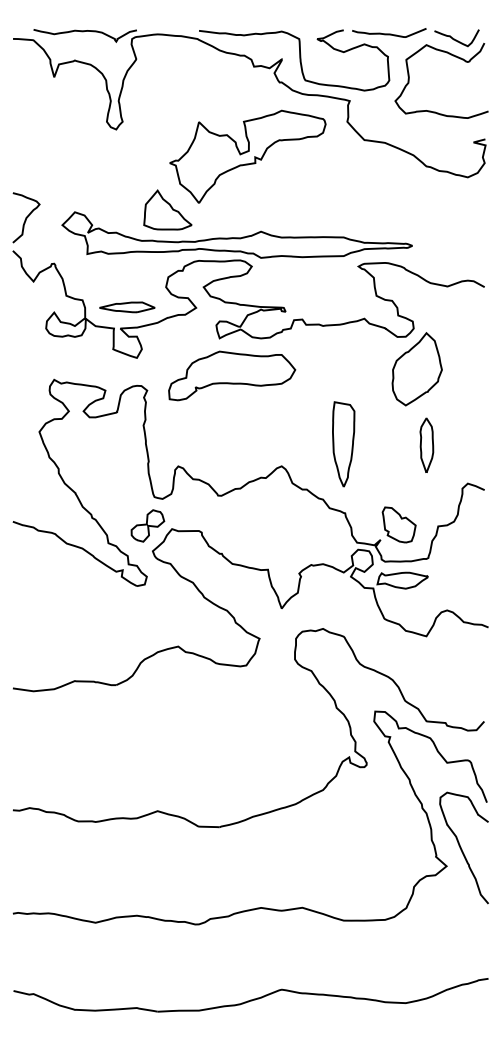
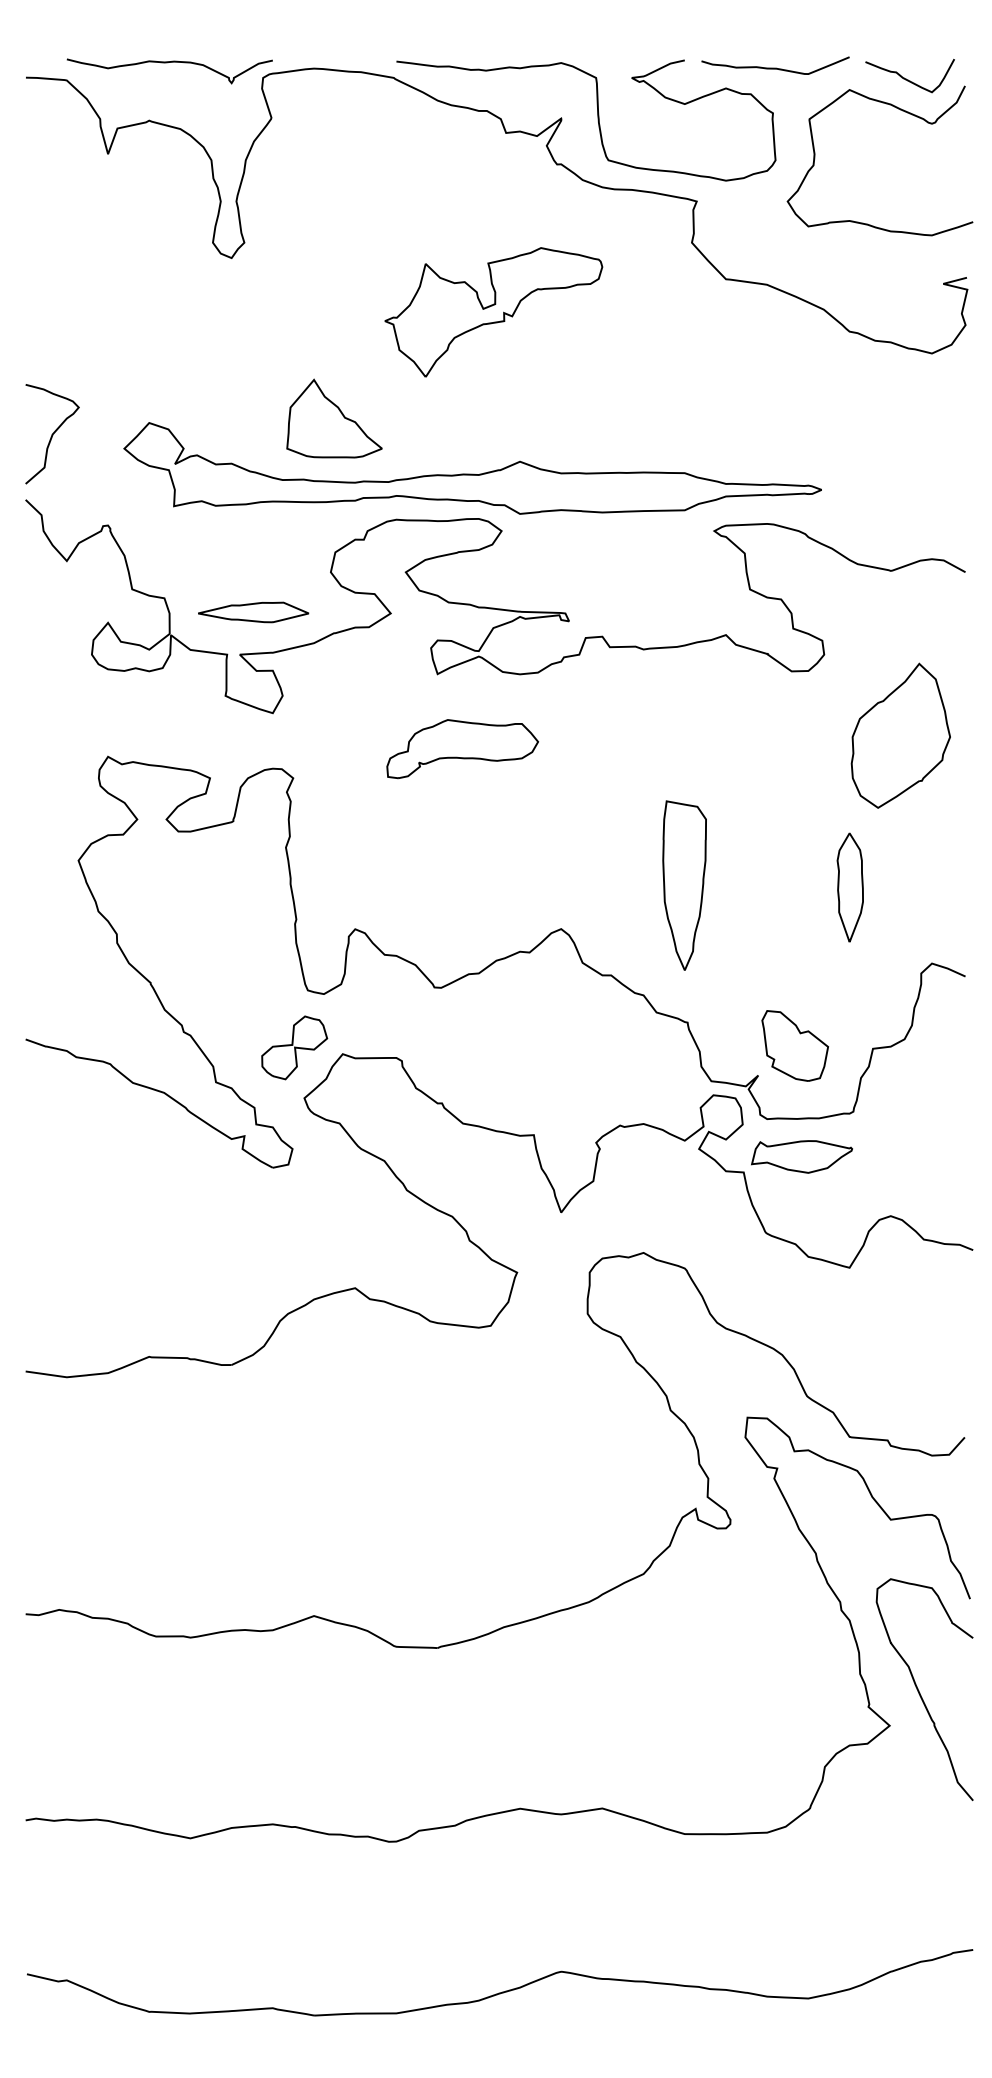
part: (247, 156) -> (493, 311), size x0.7
part: (416, 369) -> (899, 736), moved
part: (232, 375) -> (463, 748), size x0.6

